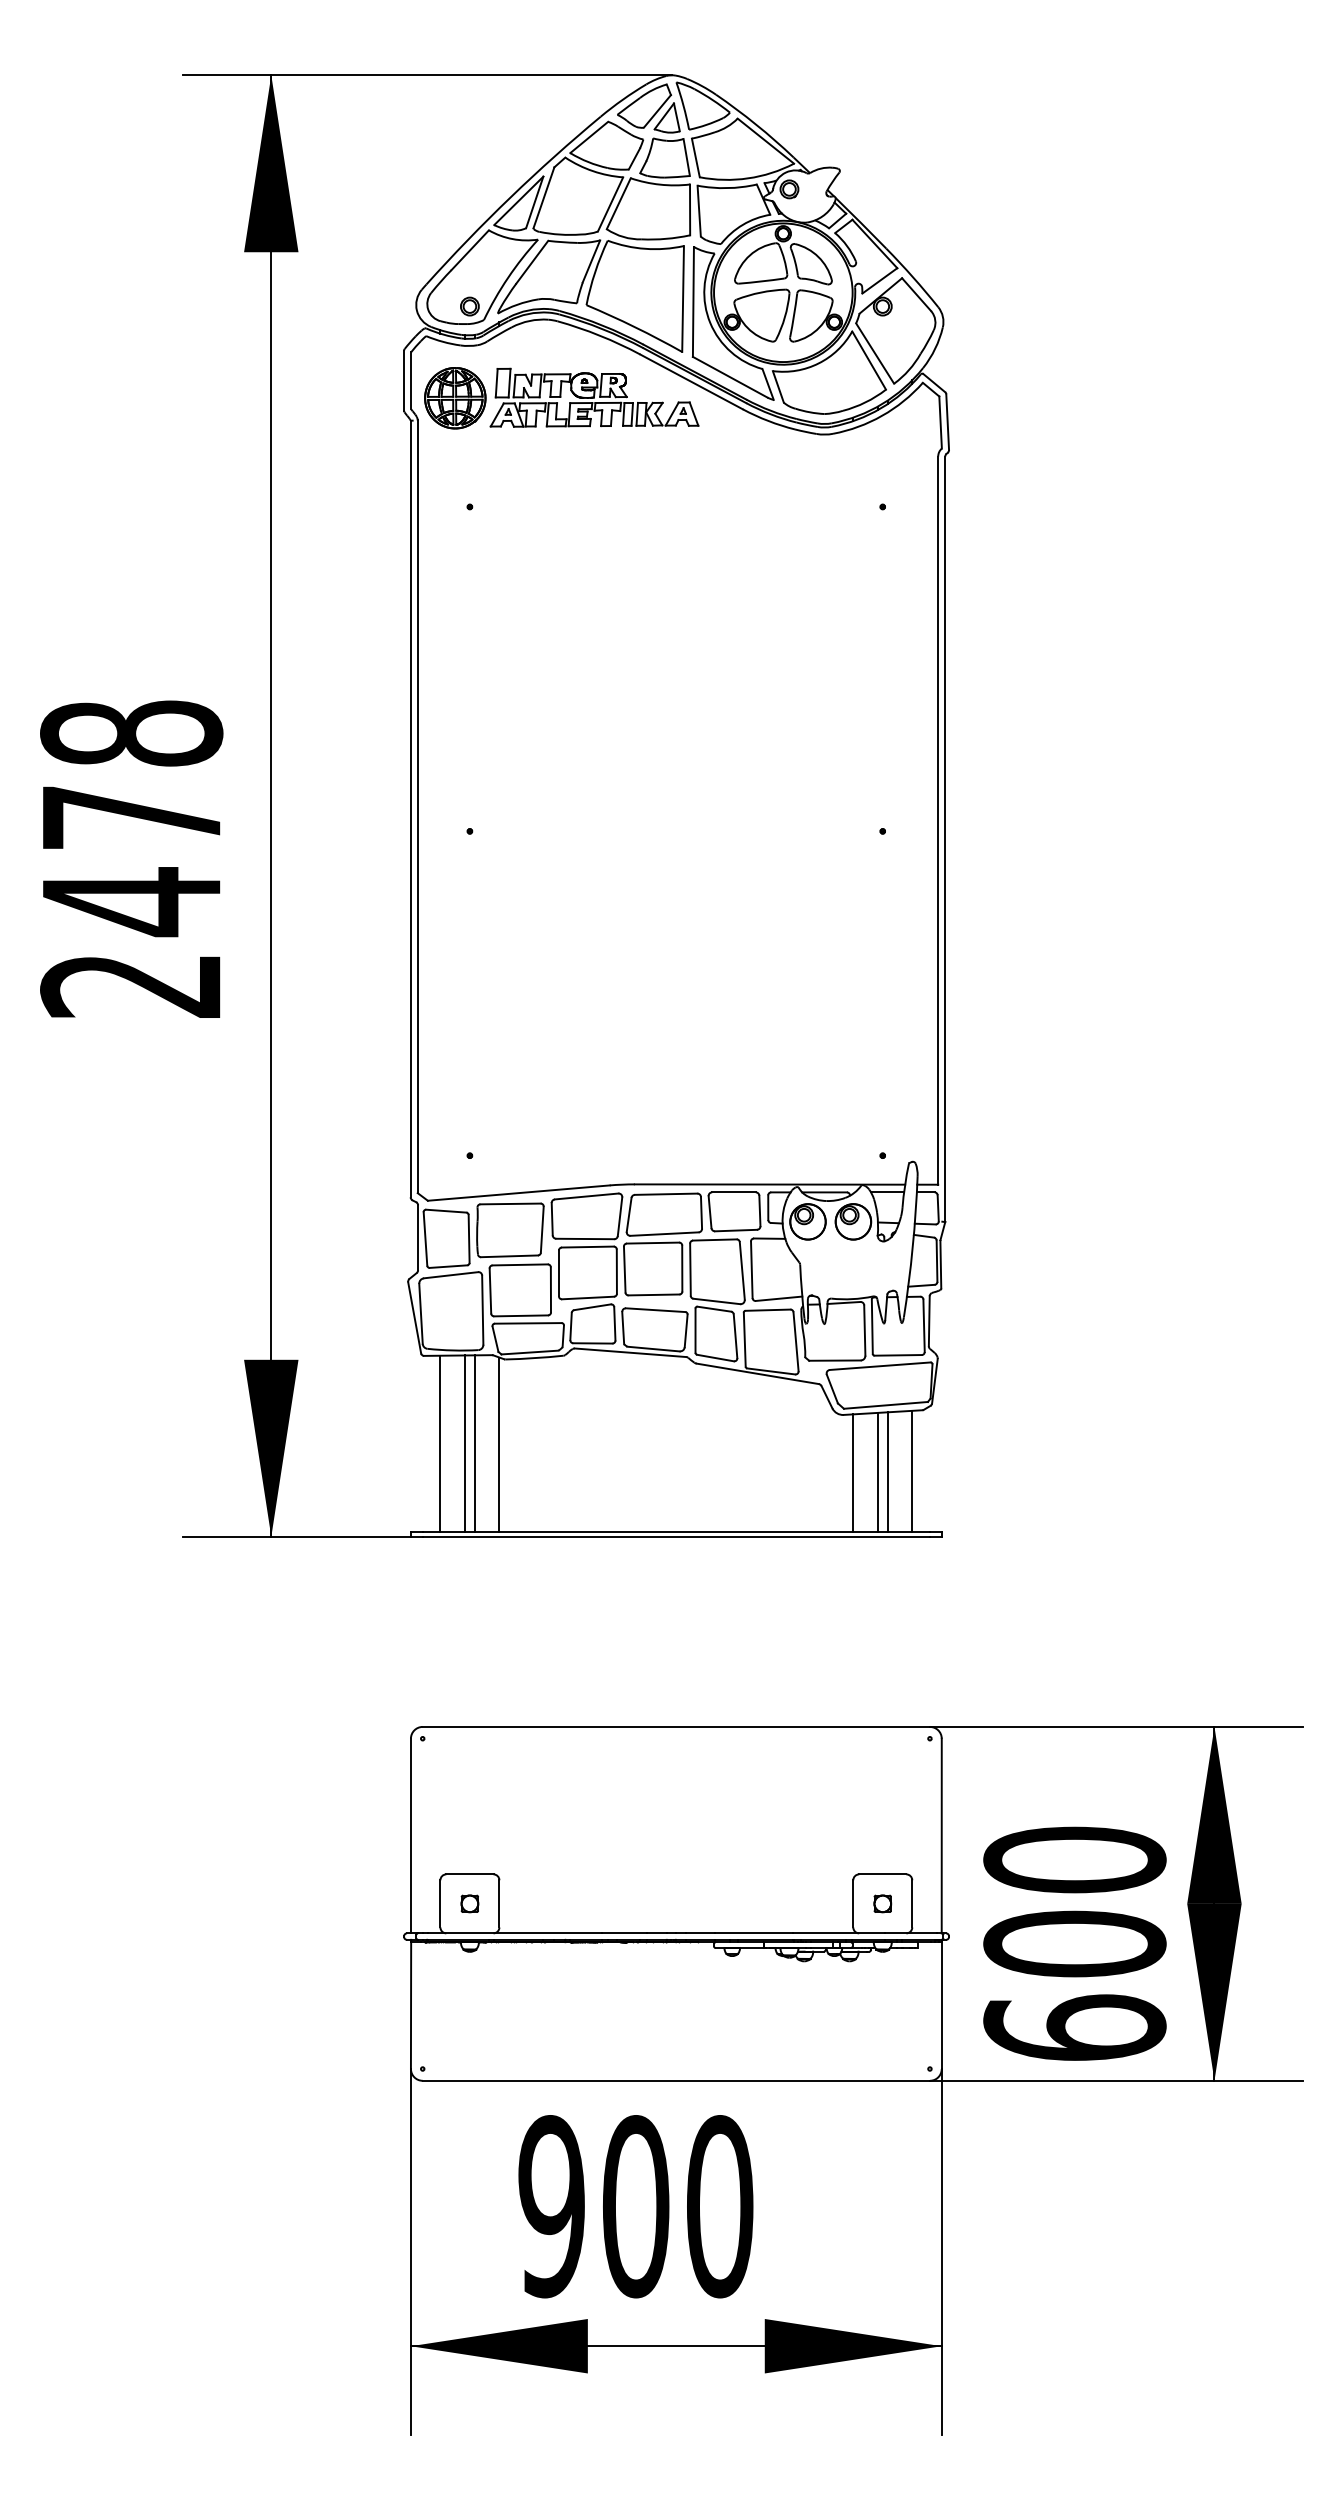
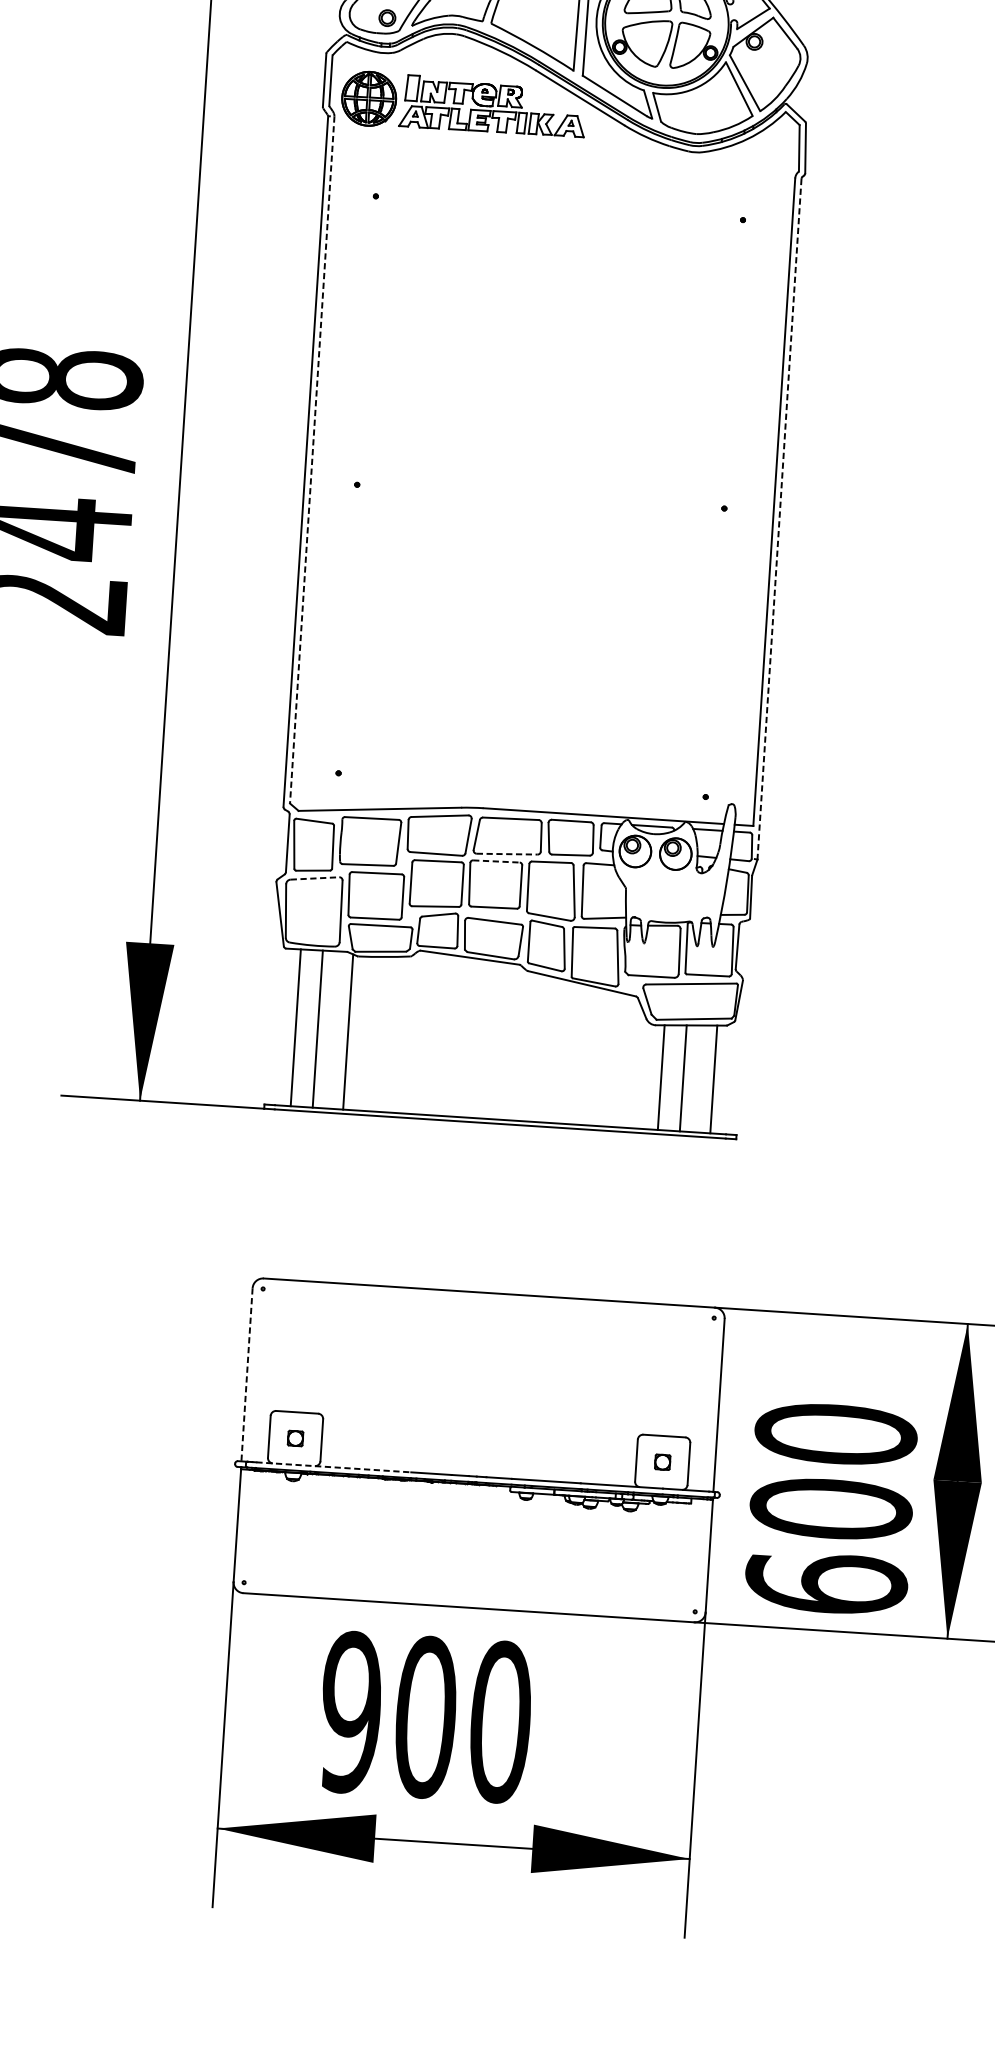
line: (417, 807) -> (312, 460), solid -> dashed
line: (945, 839) -> (779, 519), solid -> dashed
line: (665, 1234) -> (507, 854), solid -> dashed
line: (653, 1243) -> (496, 861), solid -> dashed
line: (451, 1275) -> (315, 878), solid -> dashed
line: (474, 1443) -> (326, 1029), removed
line: (887, 1472) -> (691, 1078), removed
line: (410, 1836) -> (246, 1375), solid -> dashed
line: (515, 1933) -> (334, 1467), solid -> dashed

